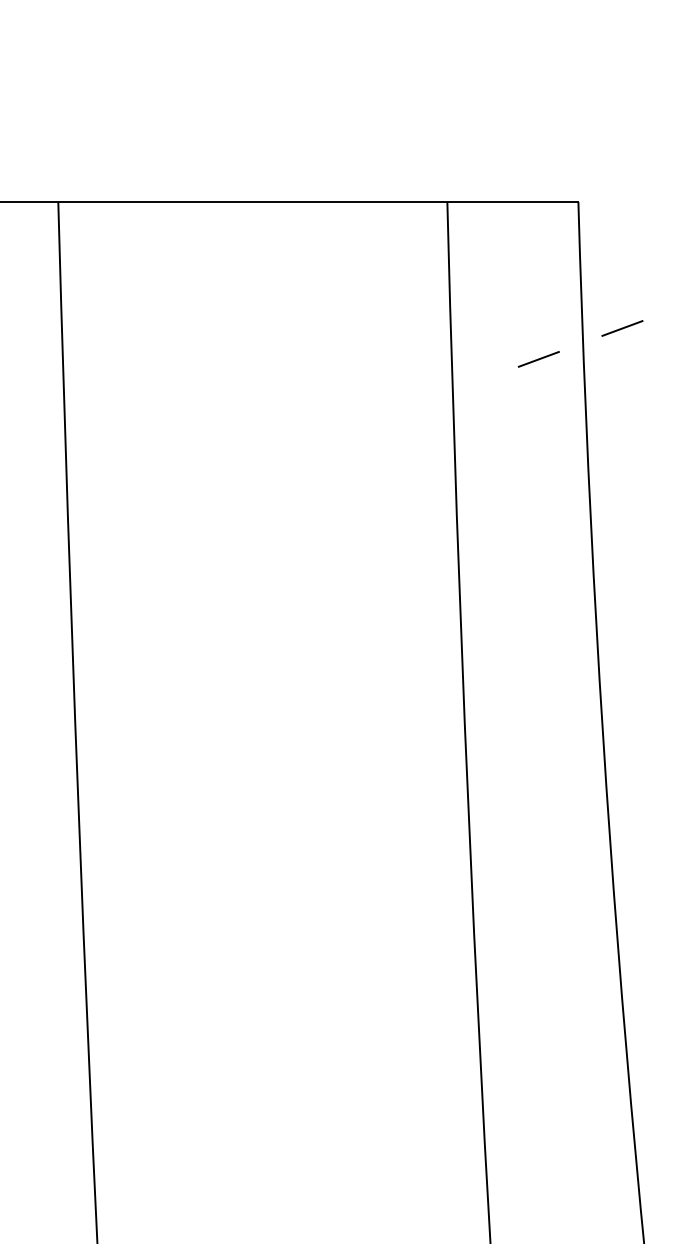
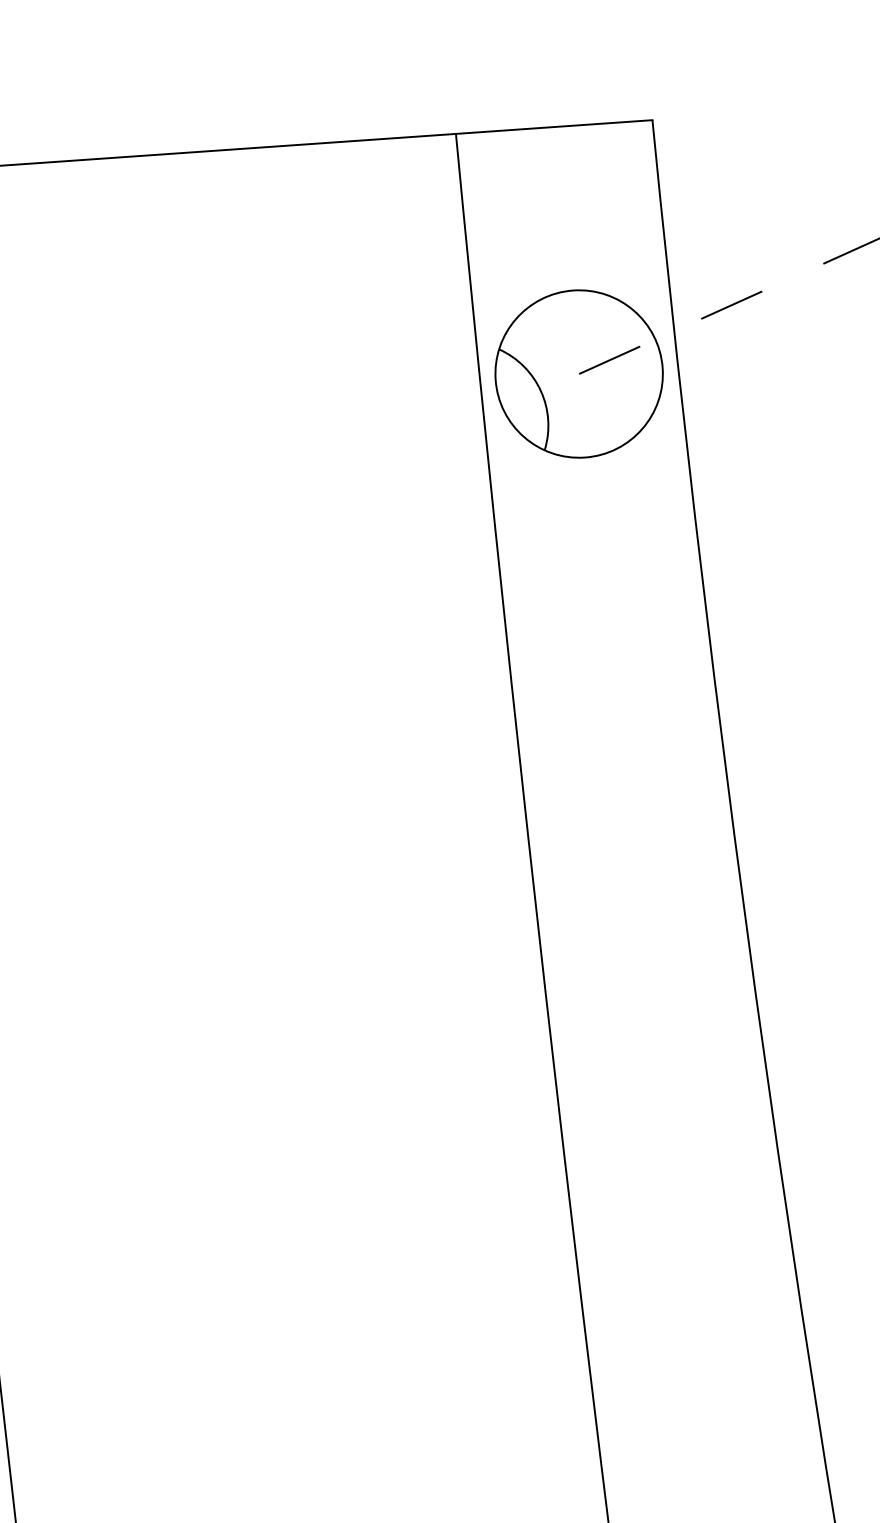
part: (517, 366) -> (578, 373), added

